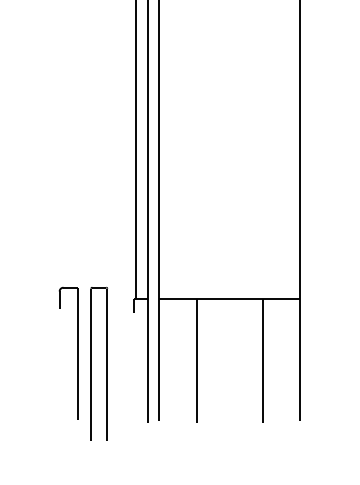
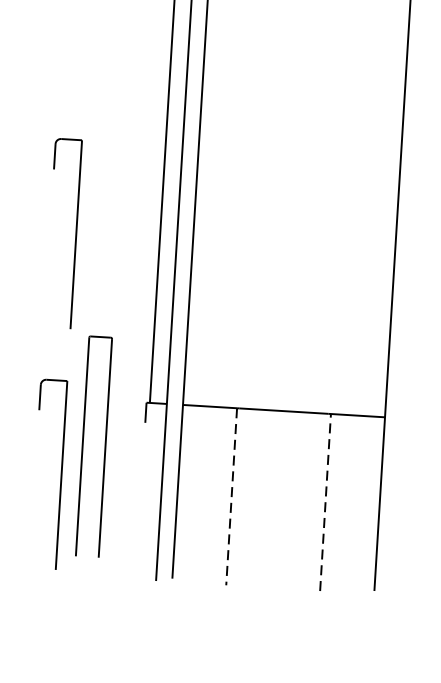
part: (77, 185) -> (75, 234), added
line: (197, 361) -> (232, 497), solid -> dashed
line: (262, 361) -> (325, 502), solid -> dashed
part: (91, 363) -> (82, 444), moved

